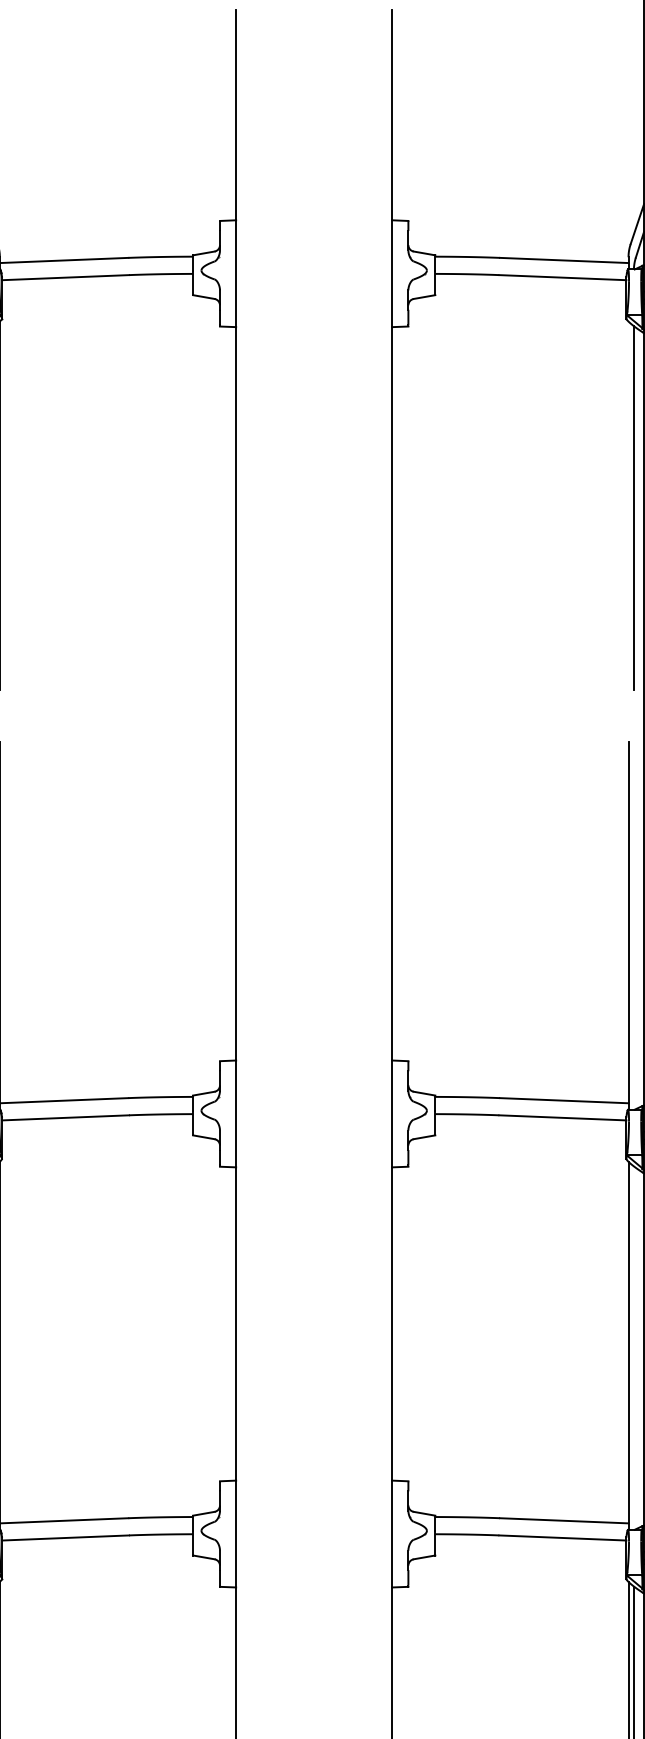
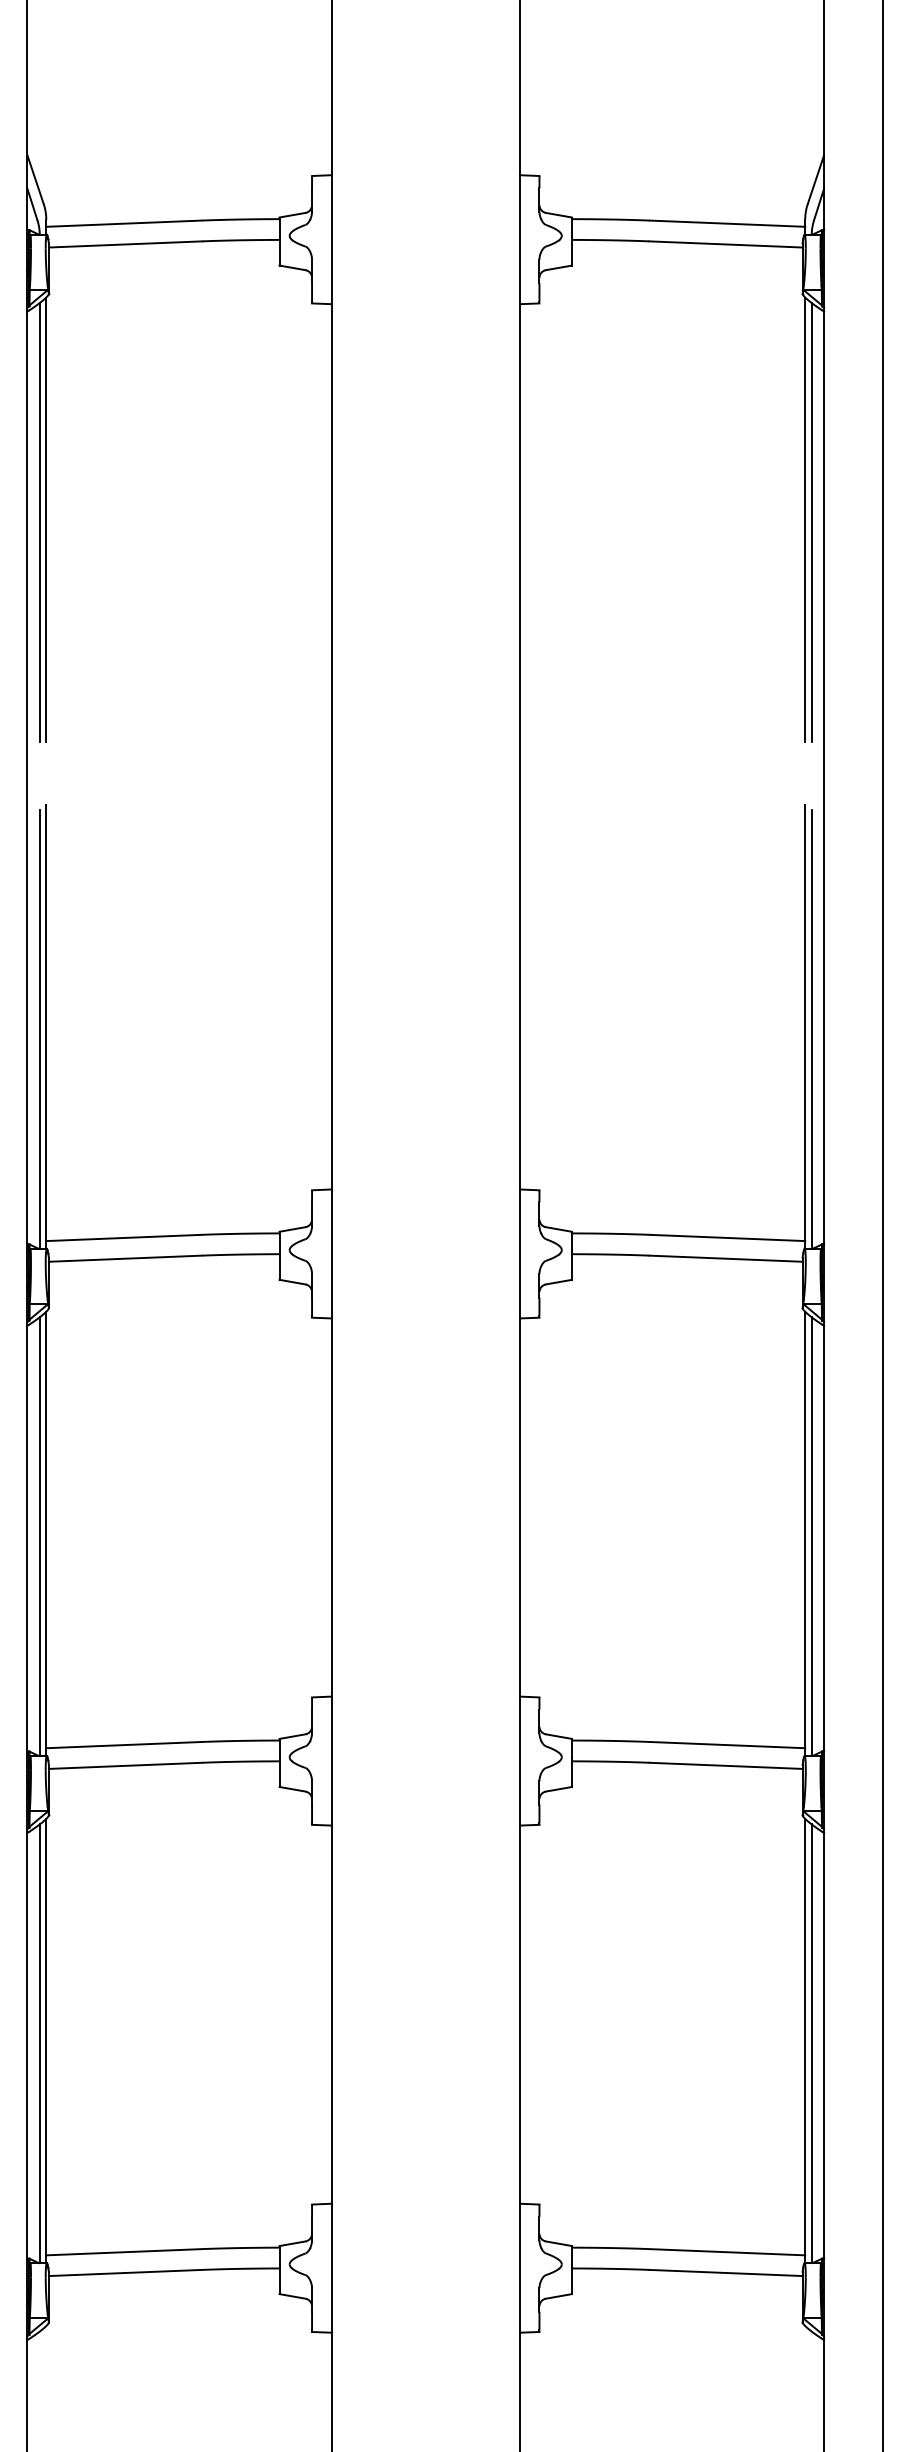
line: (628, 505) -> (805, 519), added
line: (633, 927) -> (811, 1029), added
line: (633, 1347) -> (811, 1536), added

